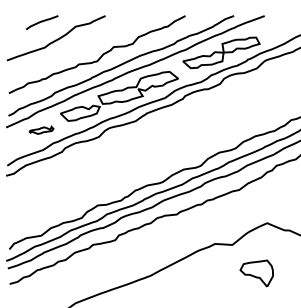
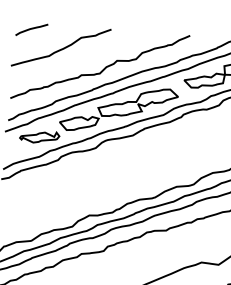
curve: (42, 22) -> (32, 29), moved
part: (41, 130) -> (39, 137), size x1.67

